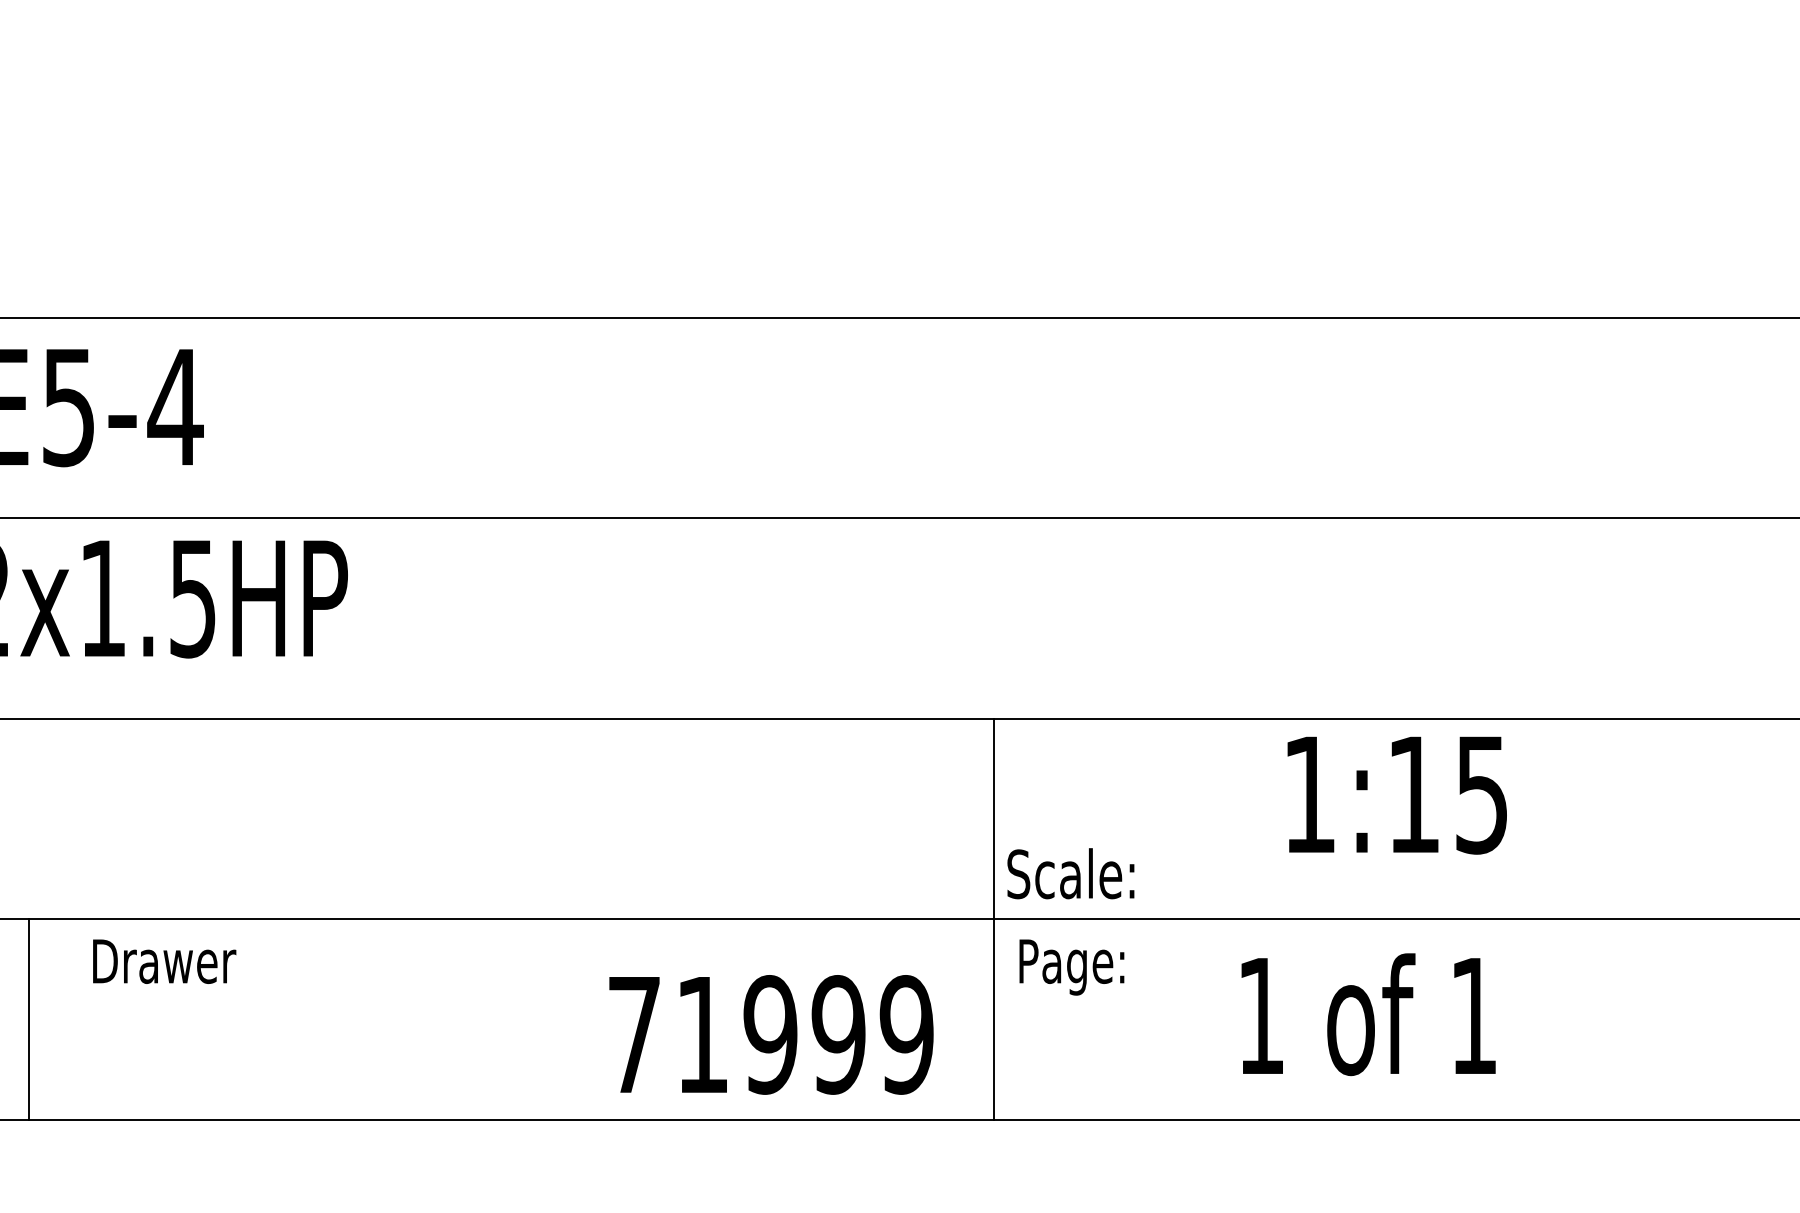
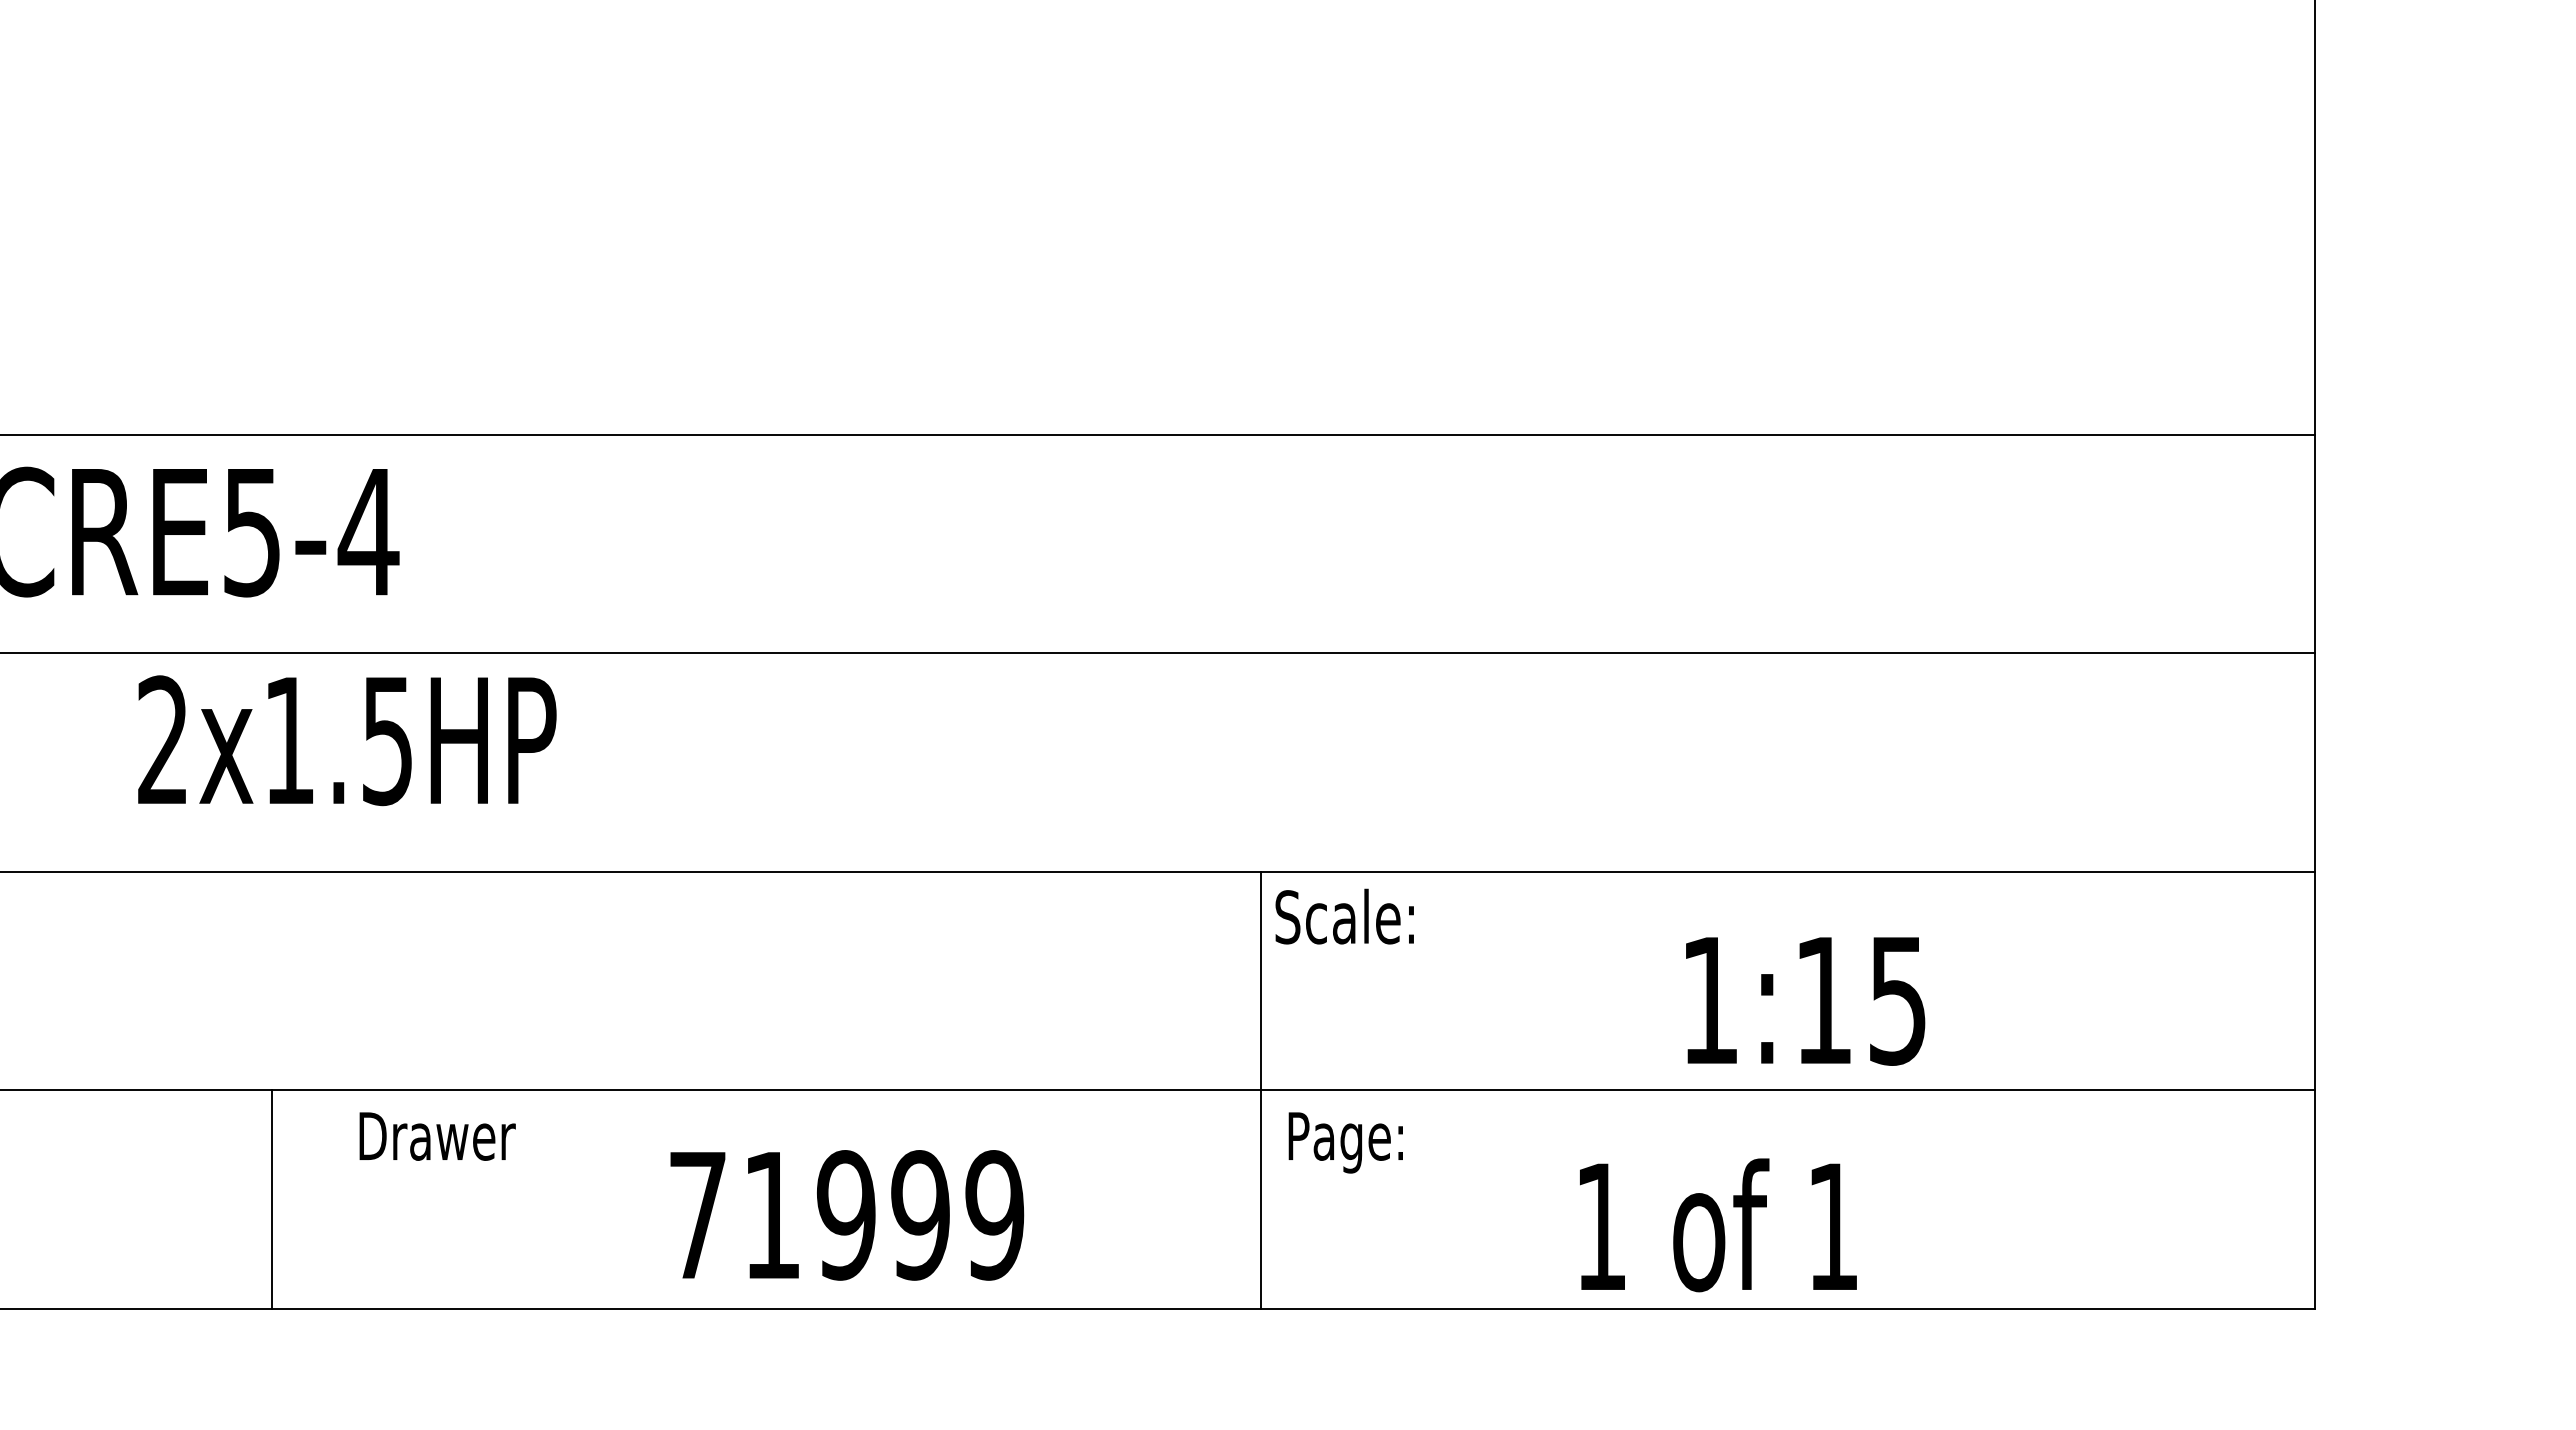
text: (1397, 795) -> (1805, 1001), moved
text: (1070, 873) -> (1344, 916), moved
text: (164, 961) -> (437, 1136), moved
text: (1368, 1014) -> (1718, 1225), moved
line: (28, 1019) -> (272, 1199), moved
text: (771, 1035) -> (847, 1215), moved

